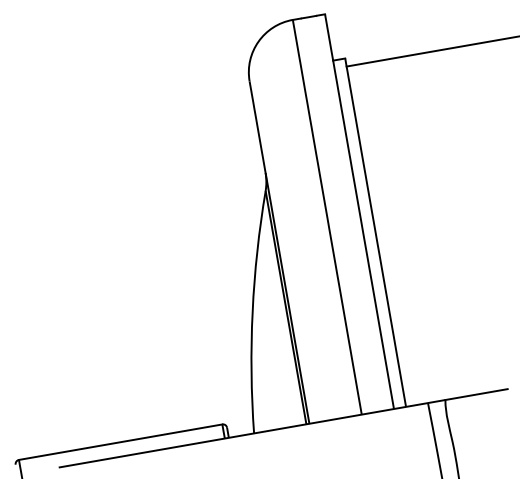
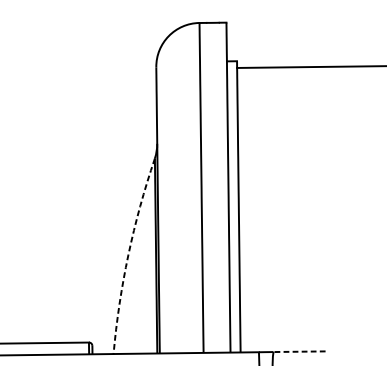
arc: (252, 311) -> (128, 254), solid -> dashed
line: (476, 394) -> (299, 351), solid -> dashed

